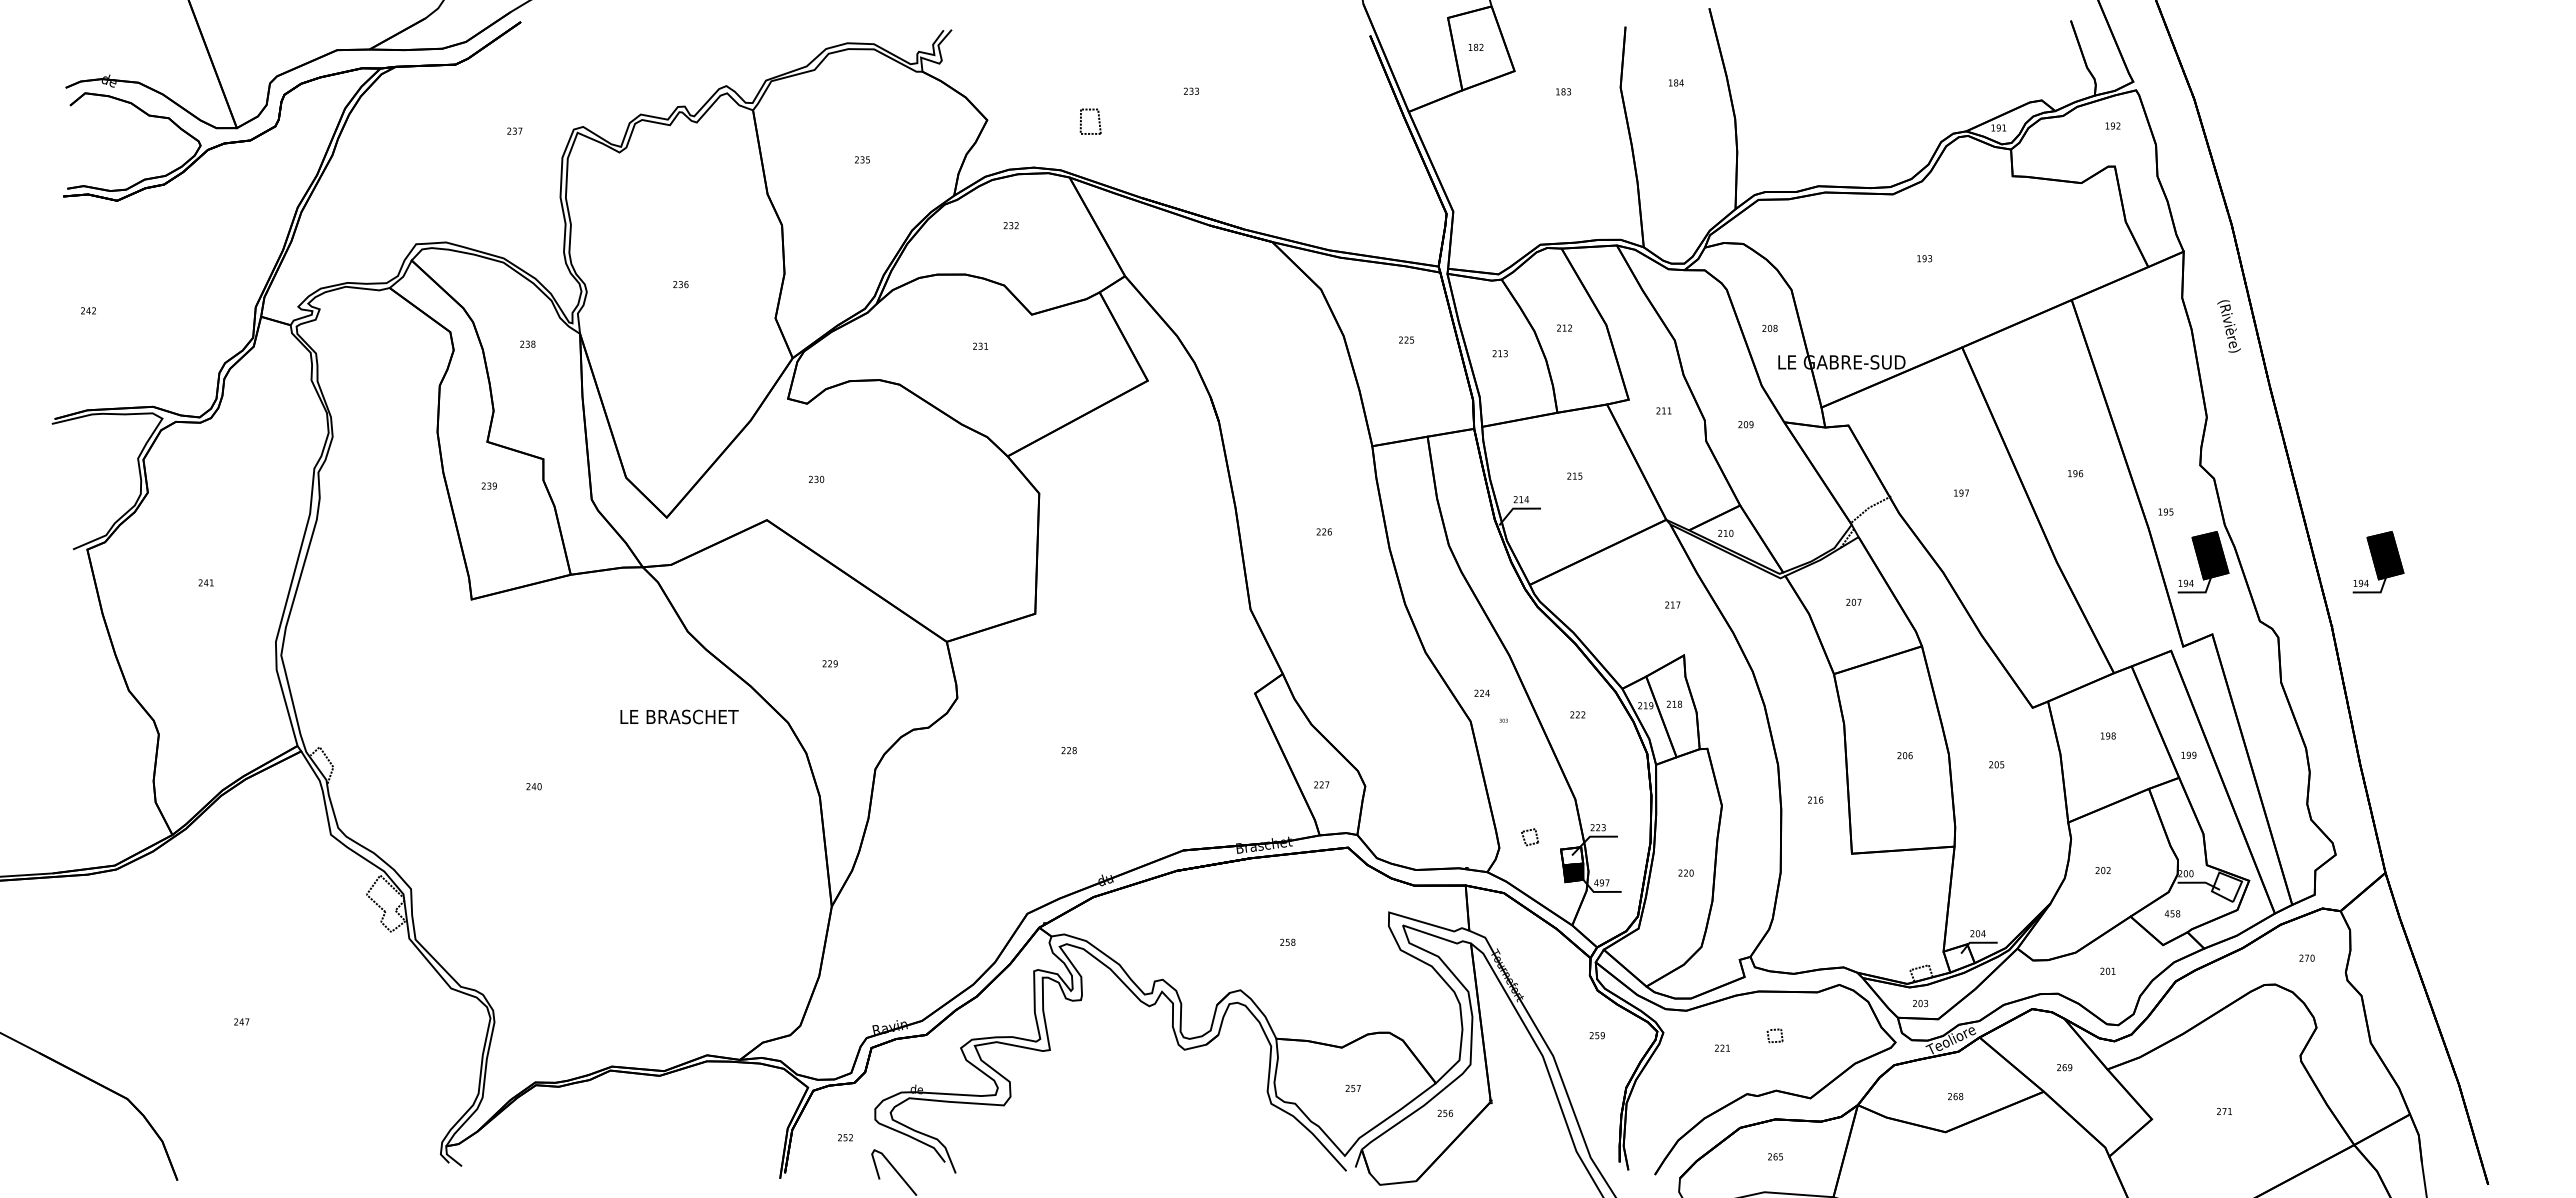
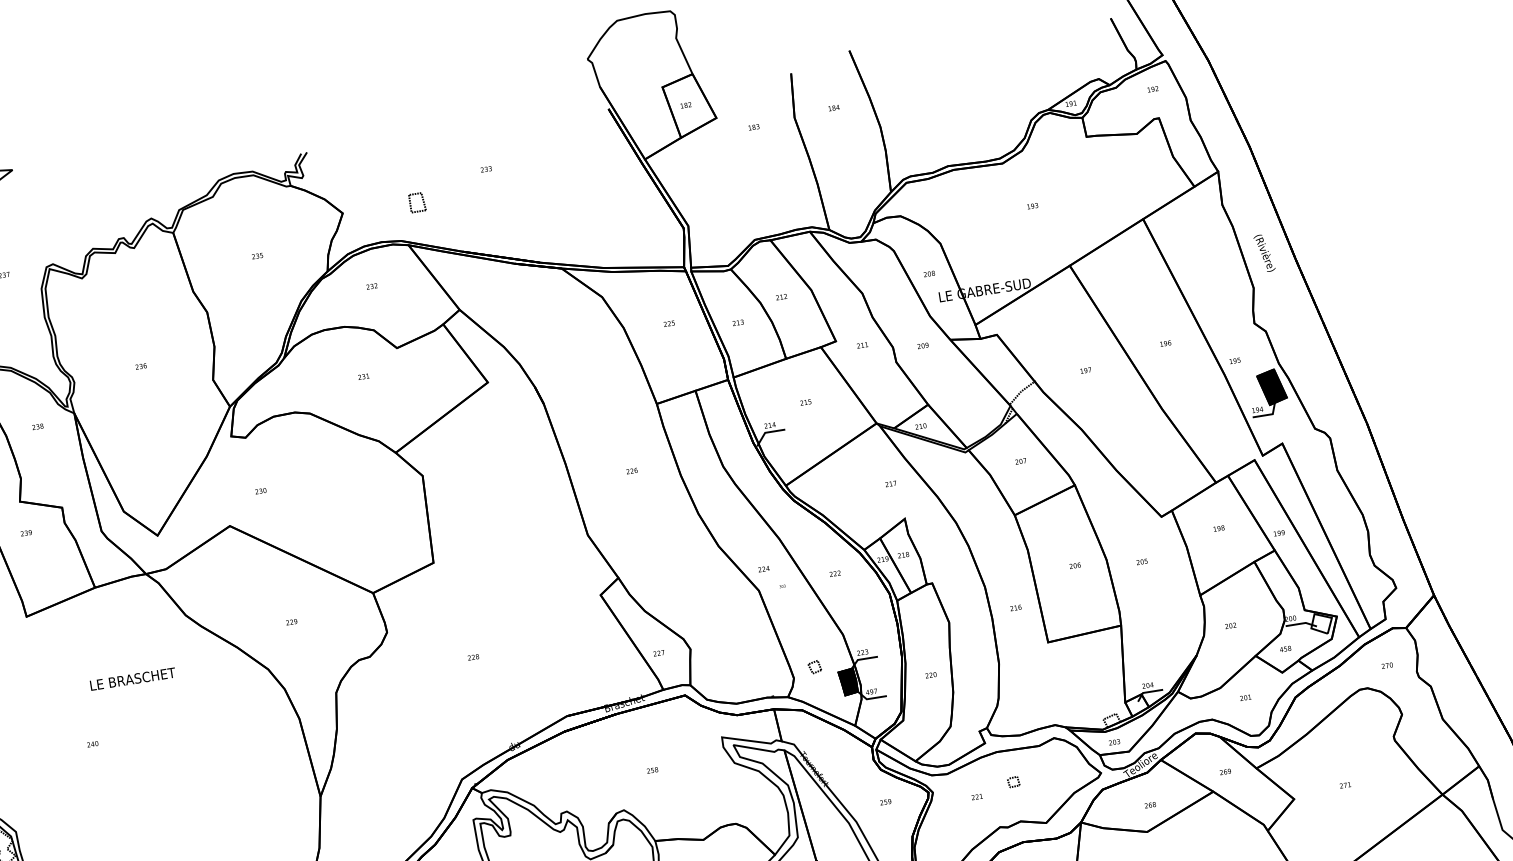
text: (2228, 326) -> (1264, 253), moved
part: (2378, 562) -> (1393, 372), removed
text: (679, 716) -> (132, 678), moved
fill: (1572, 856) -> (847, 676), added

